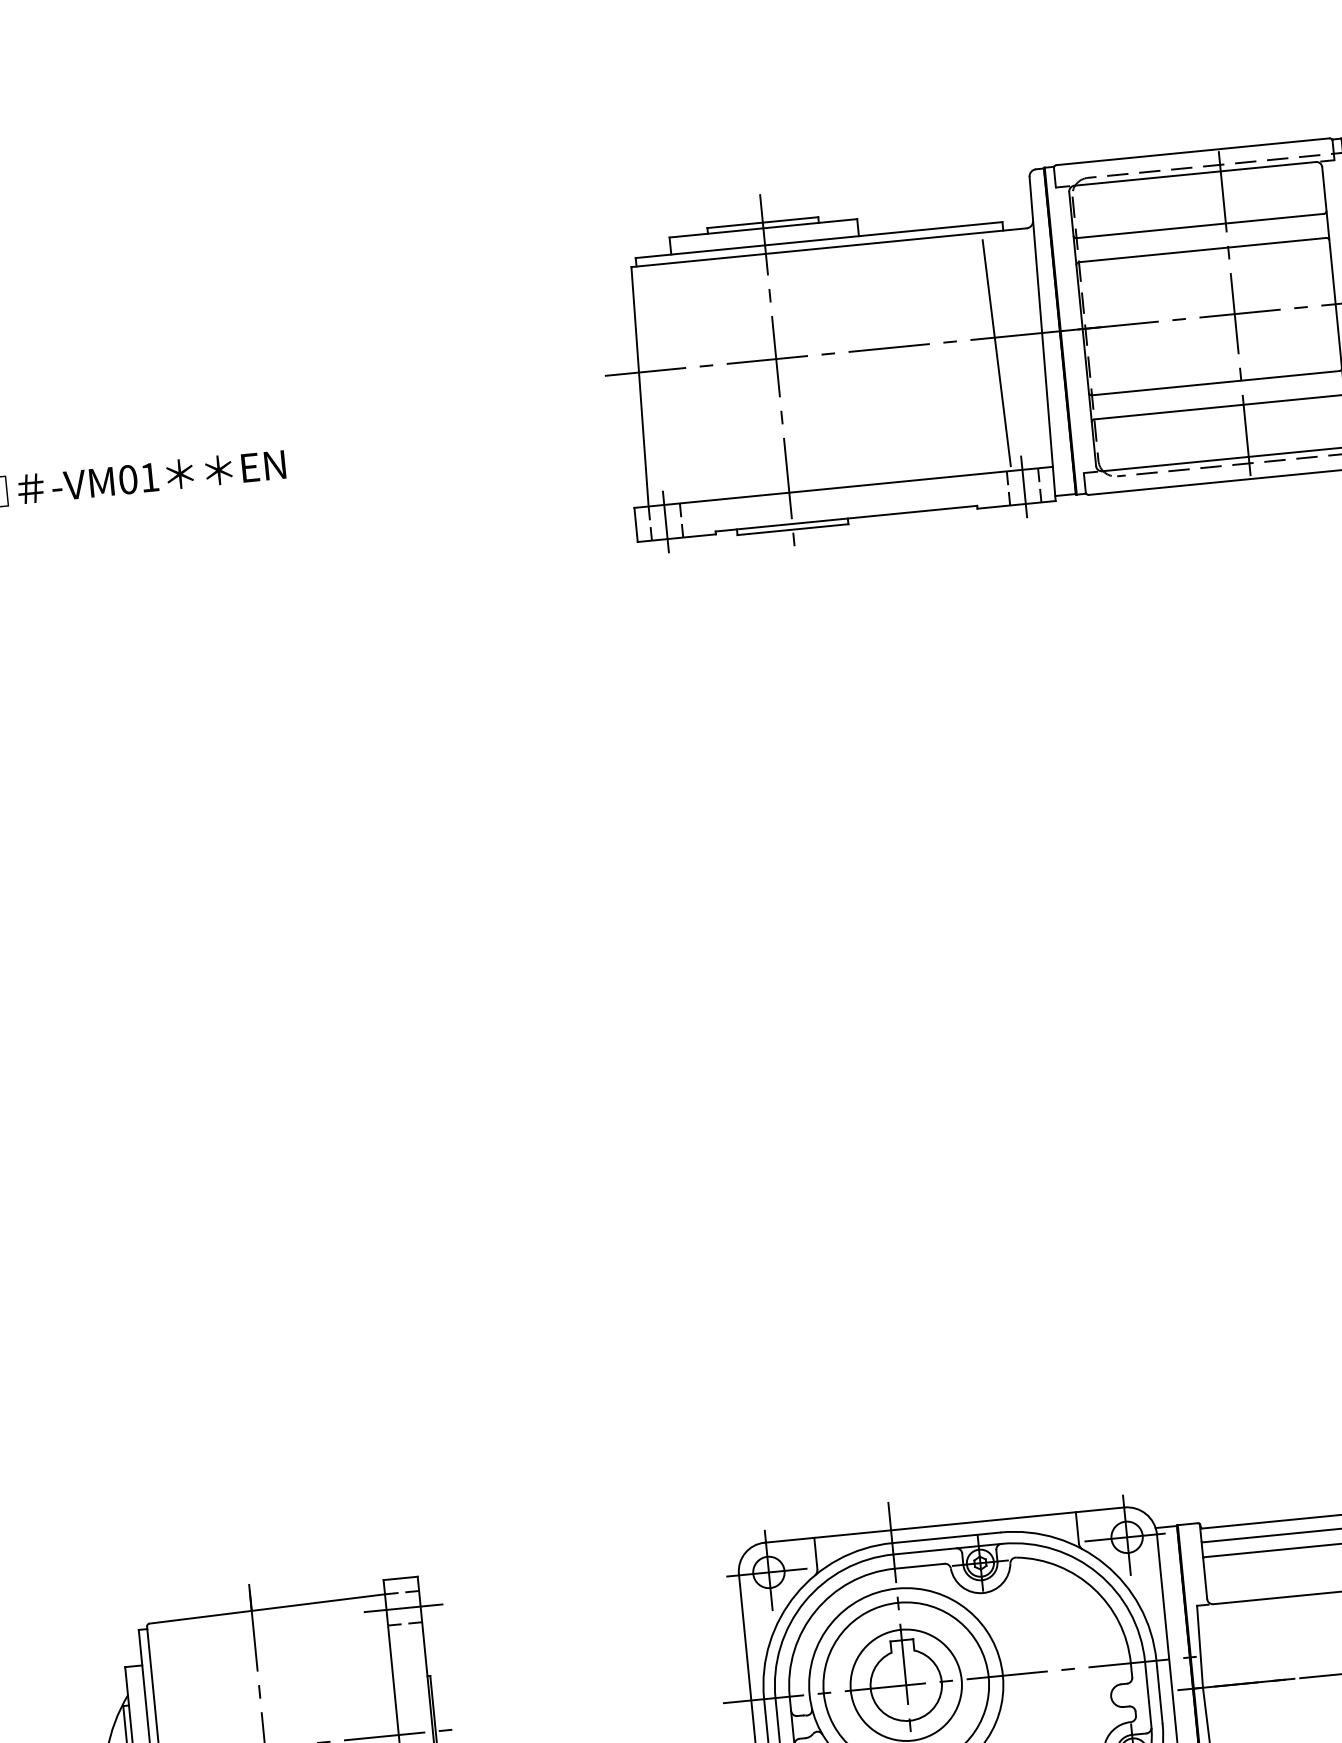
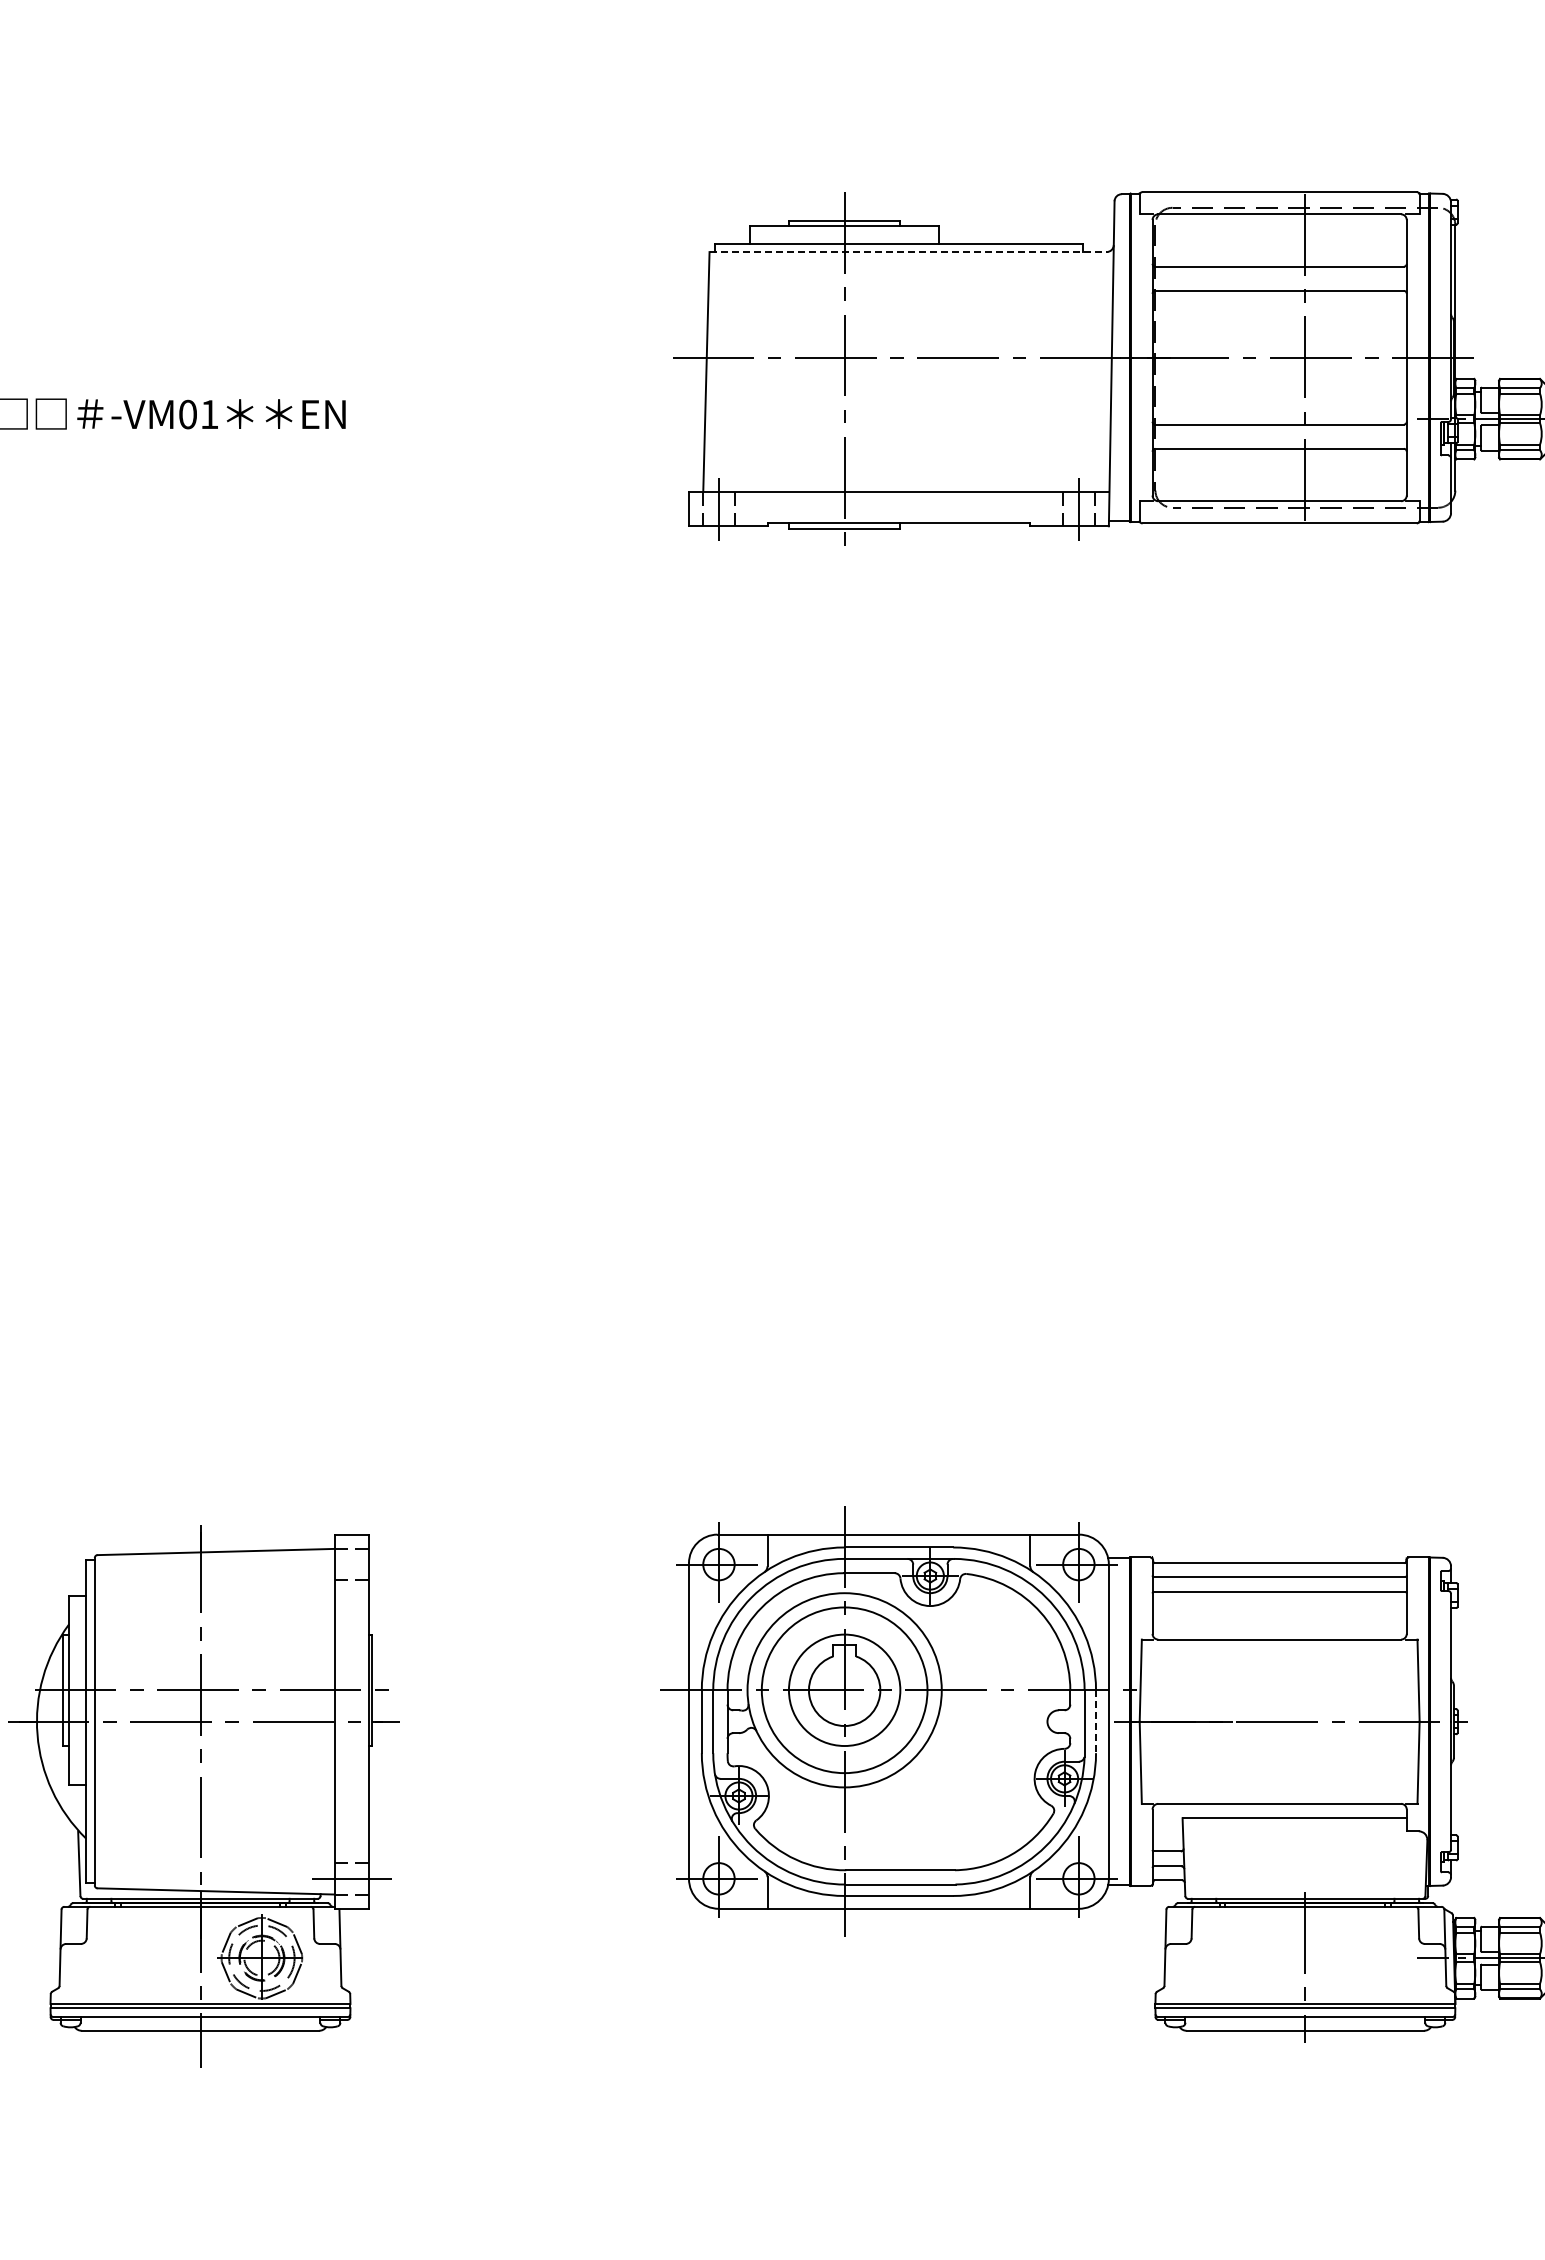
line: (829, 248) -> (908, 252), solid -> dashed
line: (996, 353) -> (1064, 373), removed
line: (403, 1608) -> (351, 1564), removed
line: (1160, 1692) -> (1096, 1722), solid -> dashed

